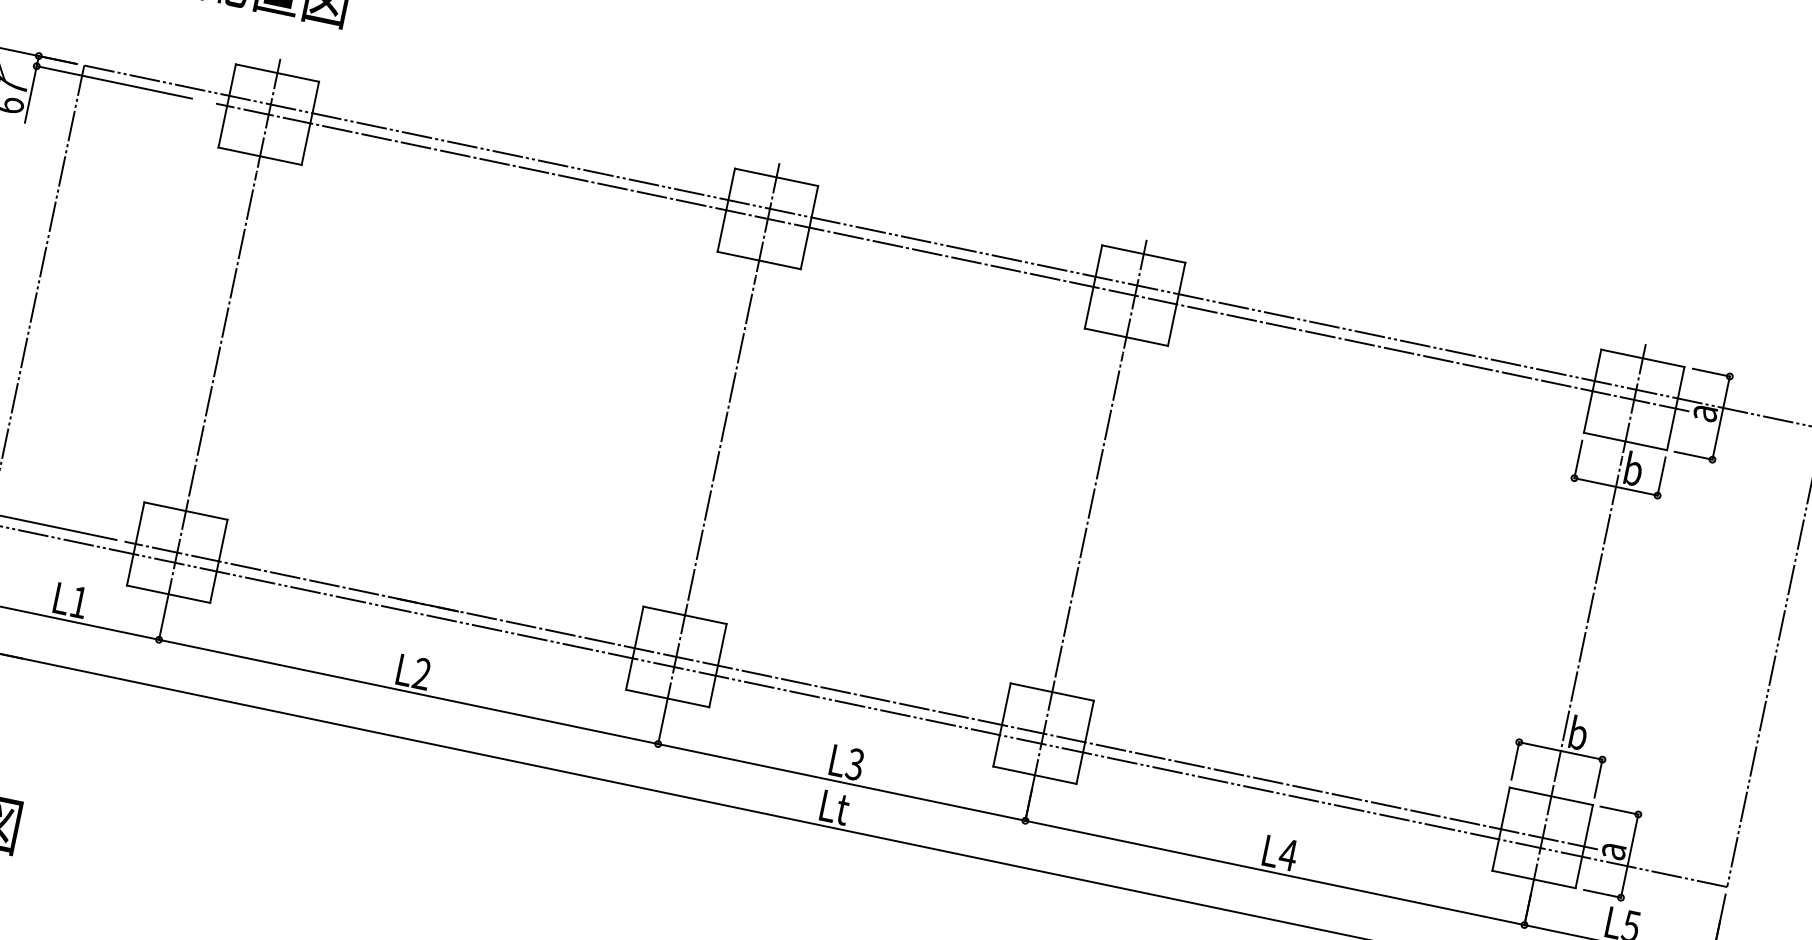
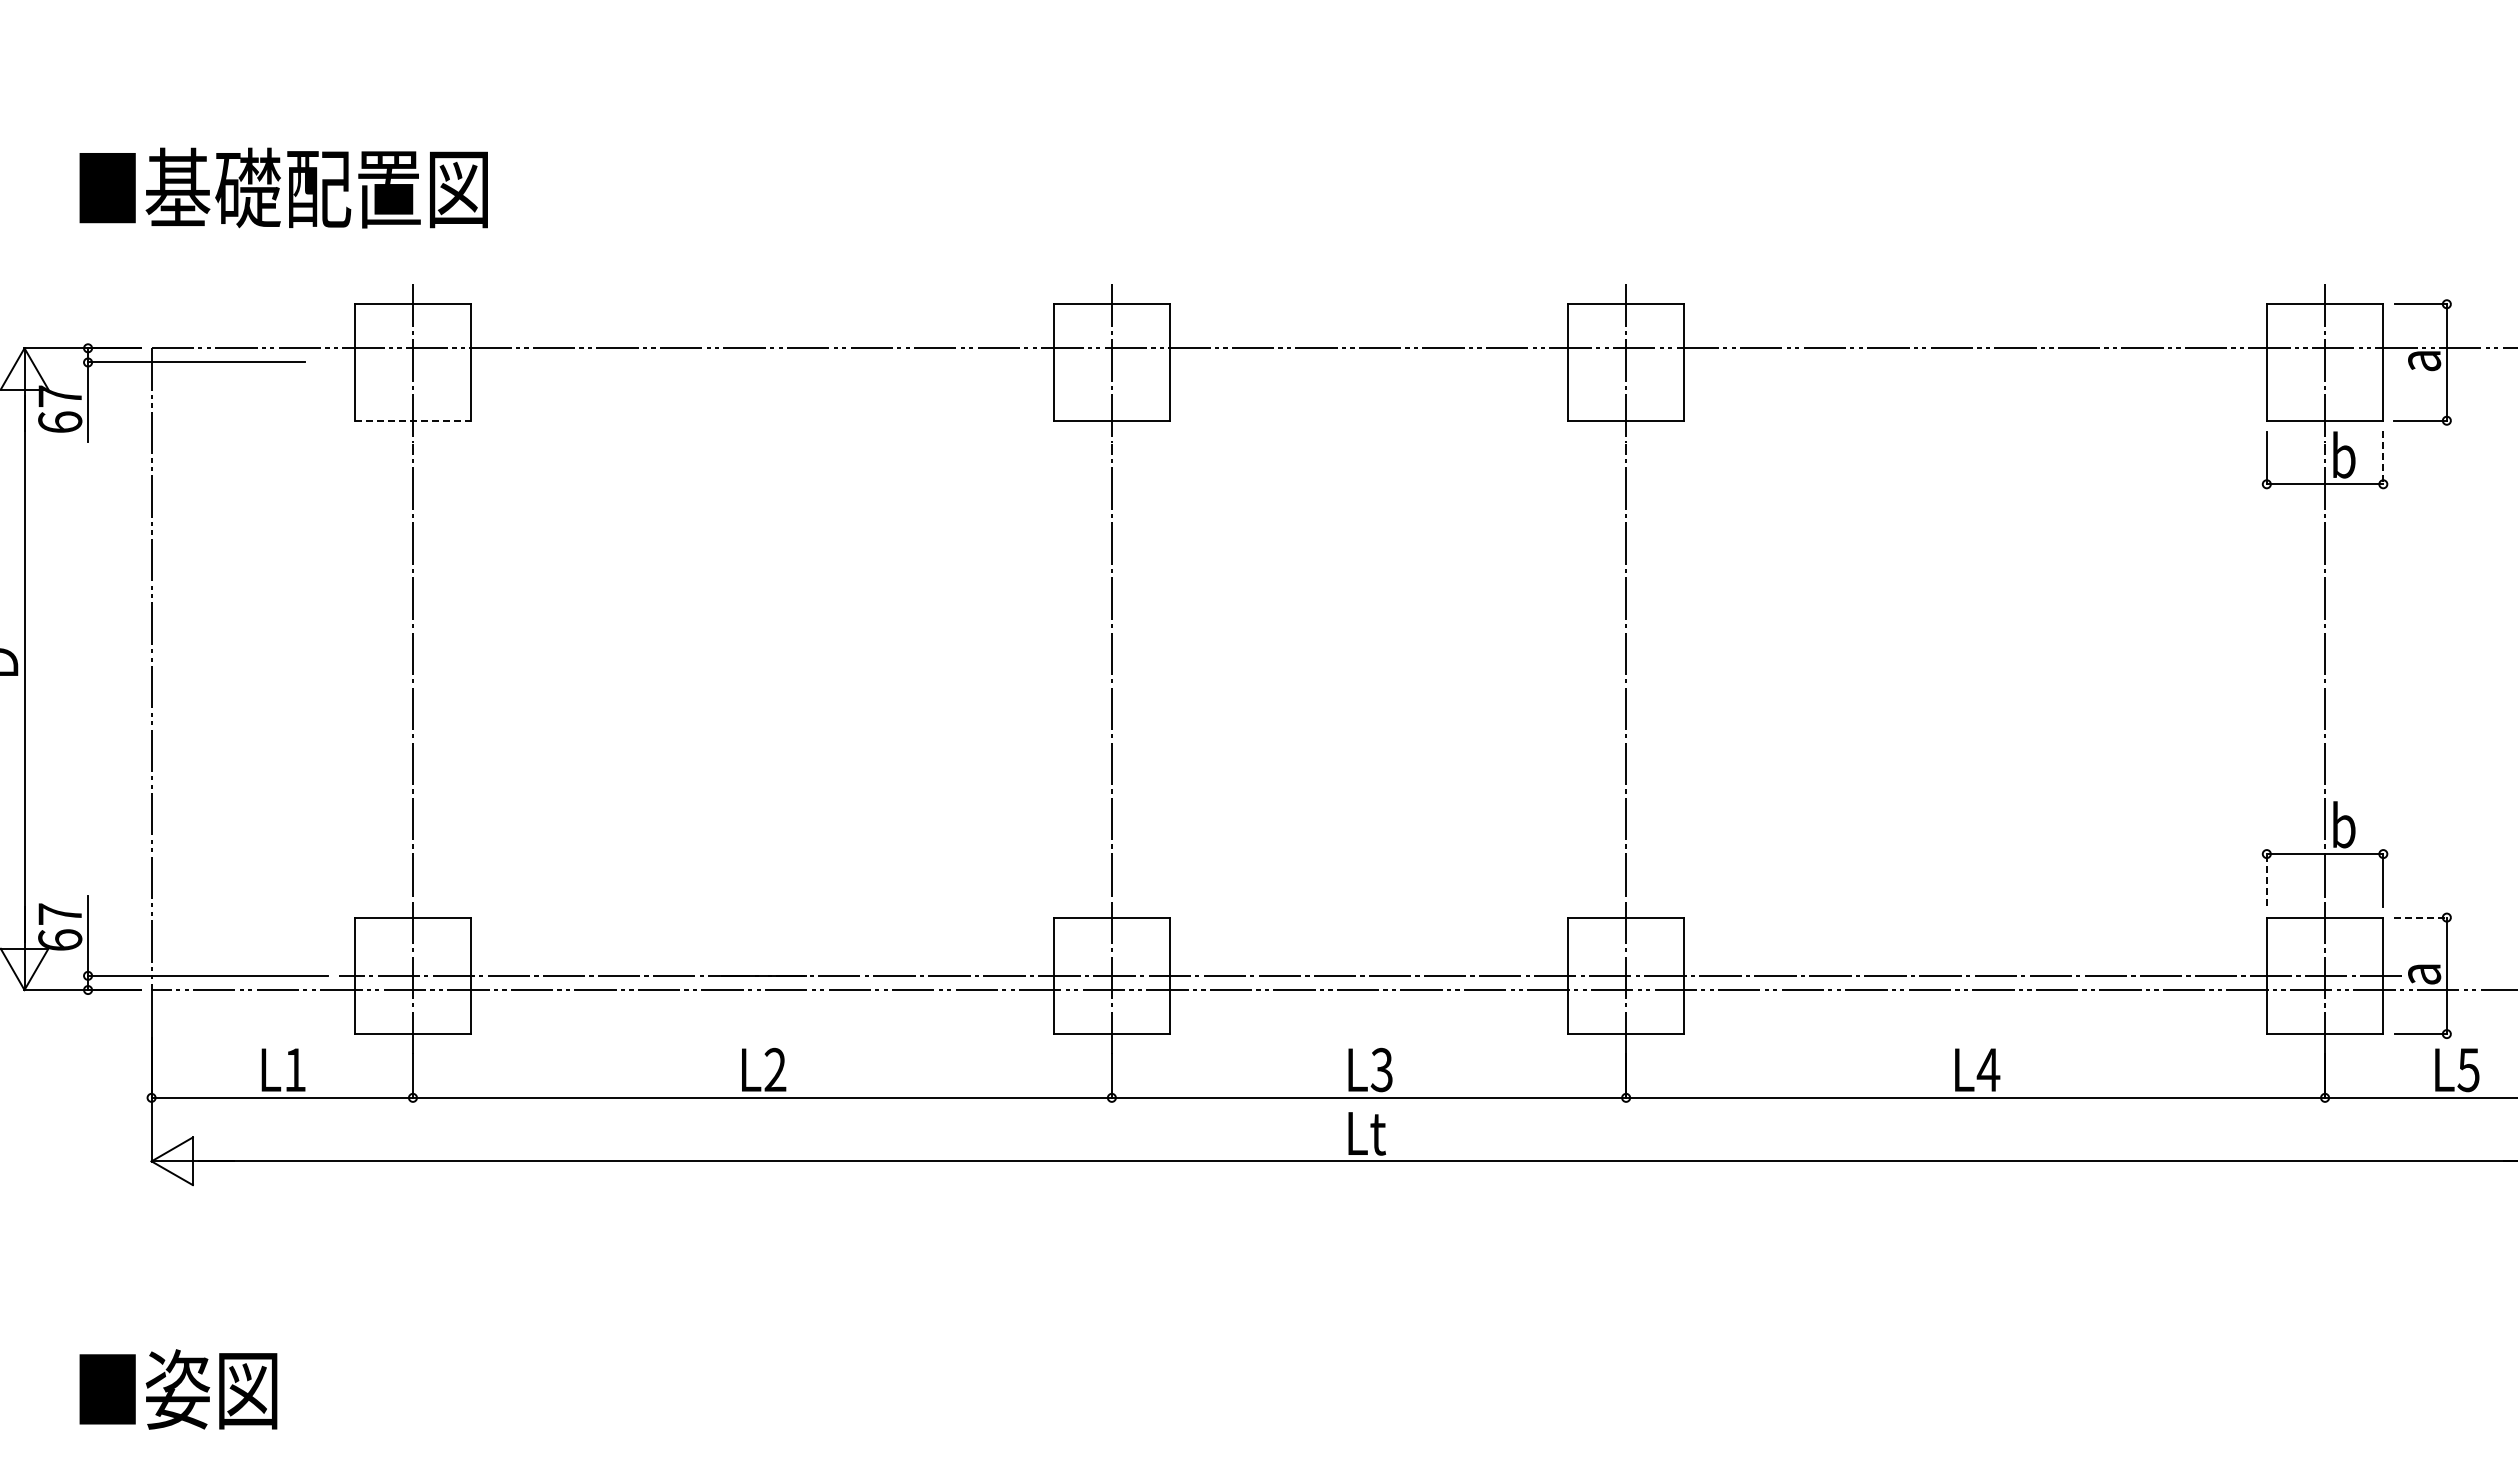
line: (260, 156) -> (413, 420), solid -> dashed
line: (952, 257) -> (1370, 362), removed
line: (1661, 476) -> (2383, 457), solid -> dashed
line: (1515, 760) -> (2266, 879), solid -> dashed
line: (1619, 810) -> (2420, 917), solid -> dashed

